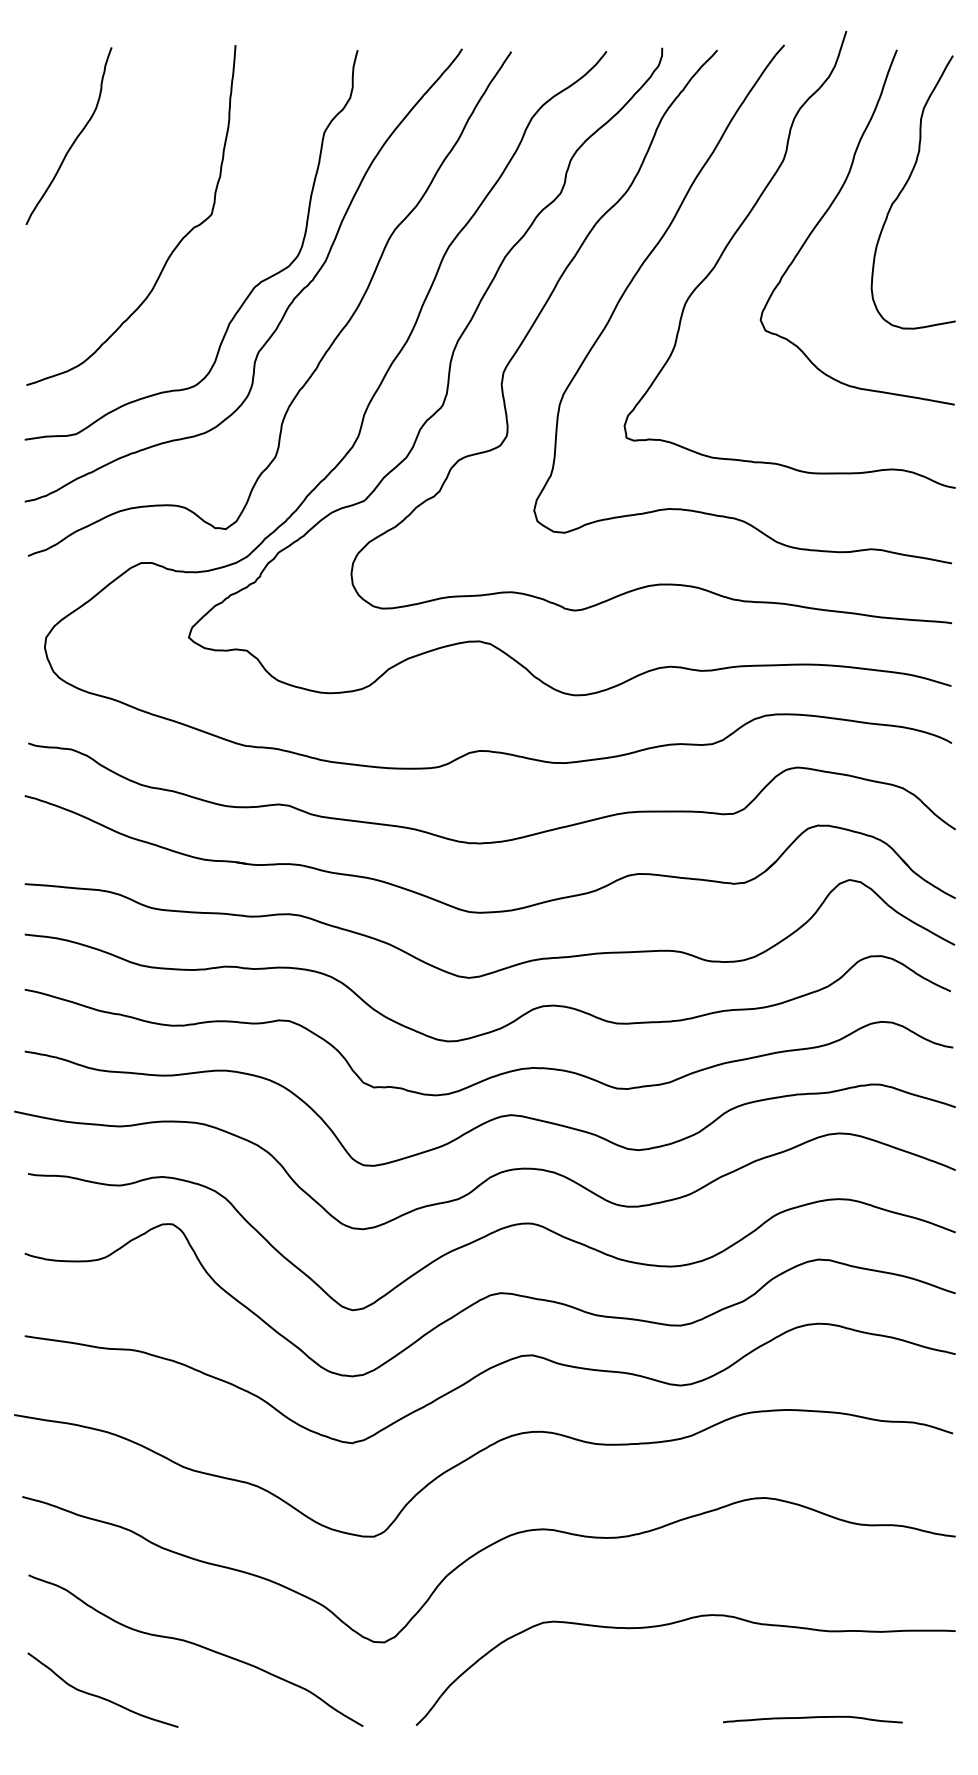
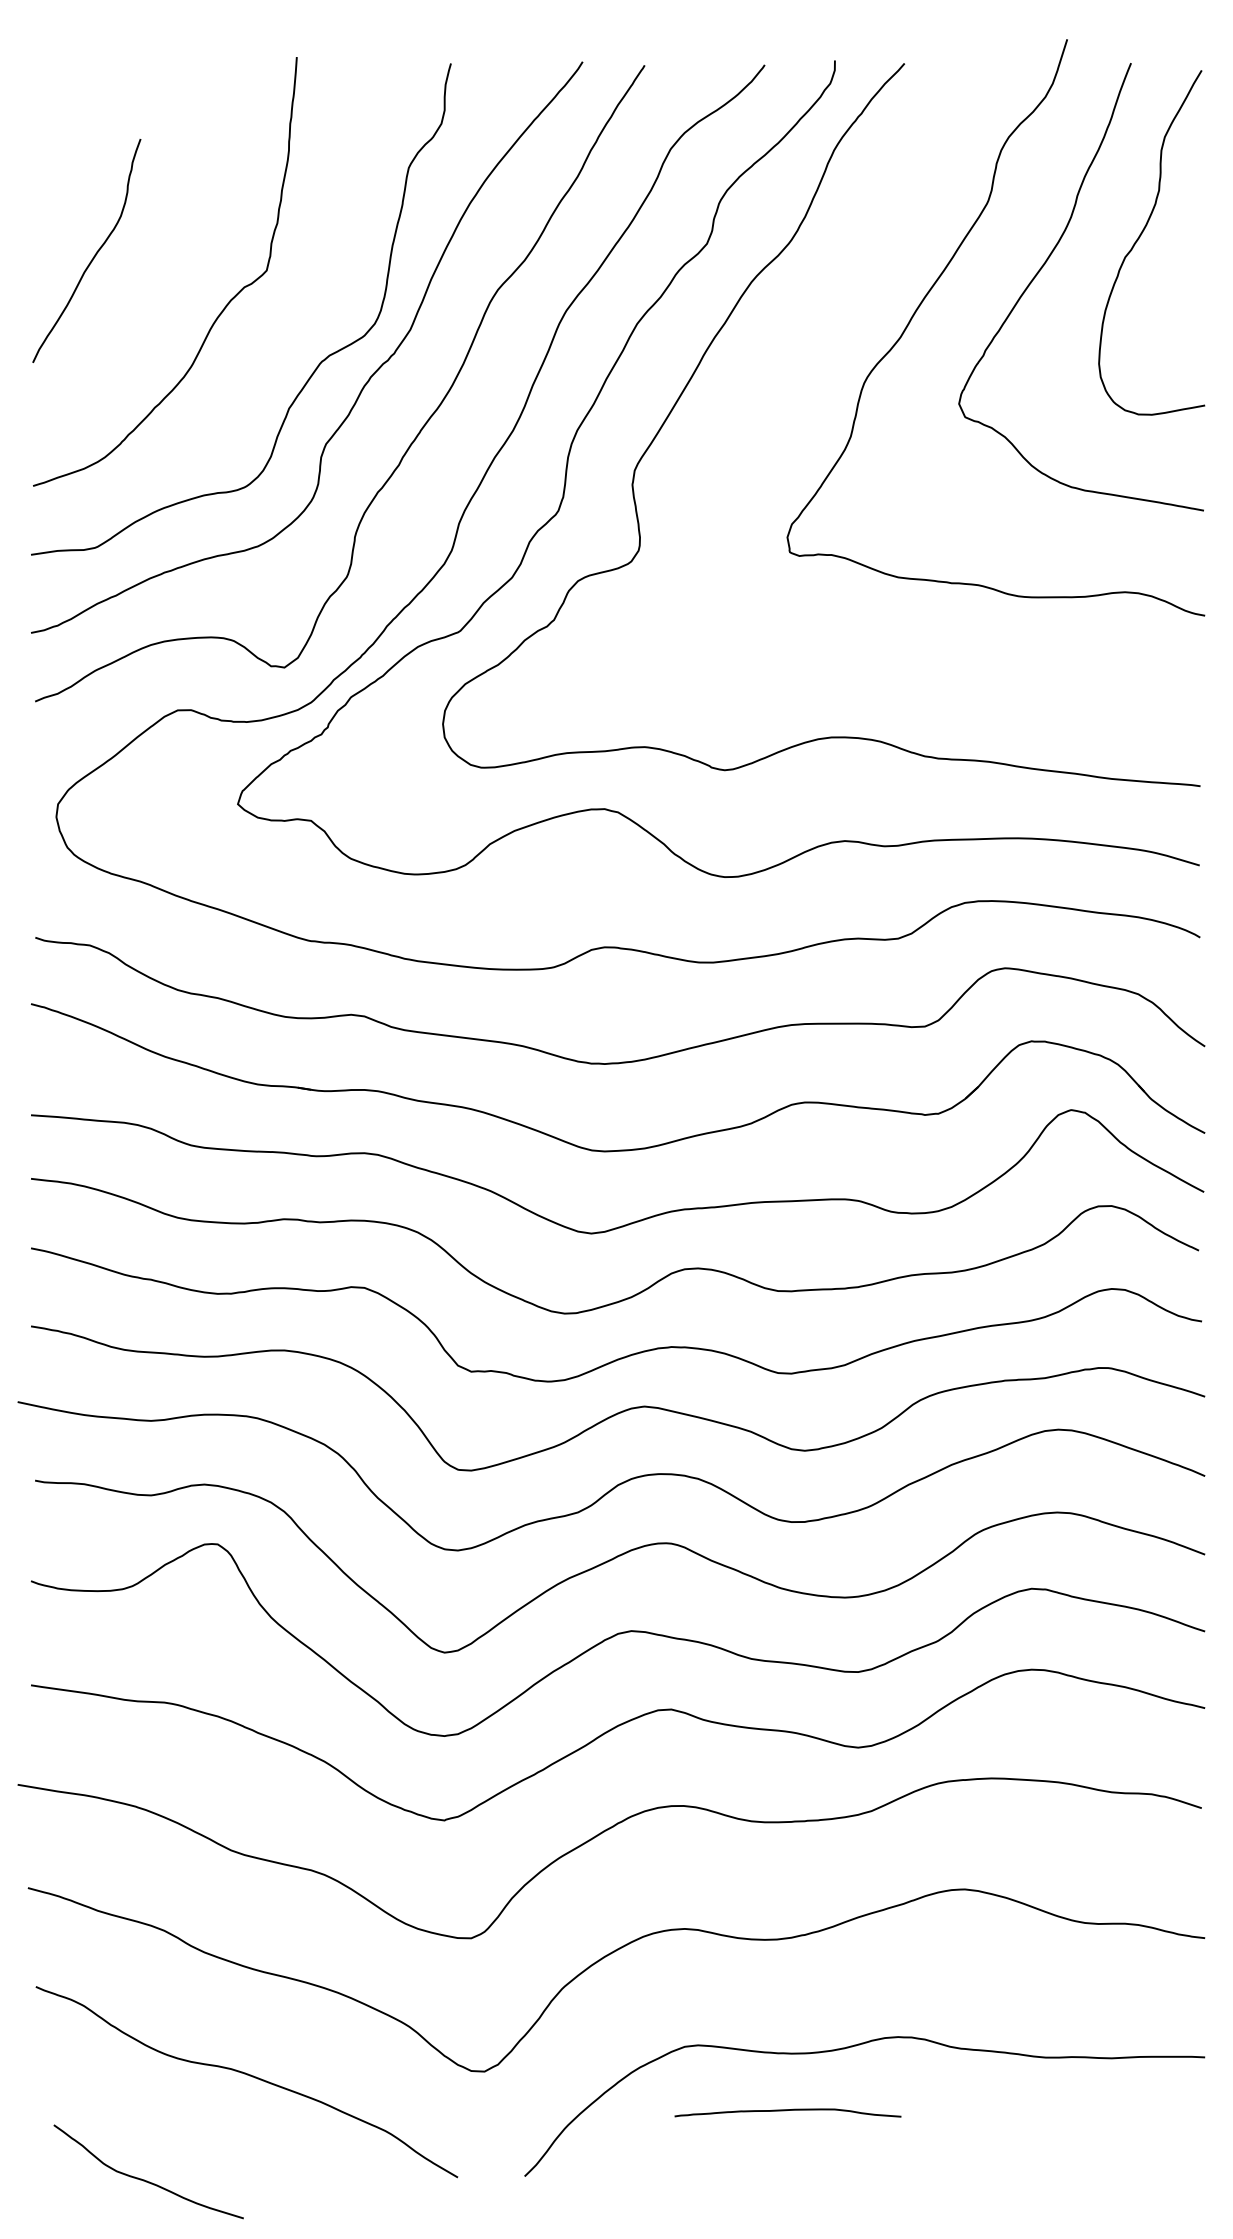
curve: (75, 139) -> (94, 254), moved
curve: (657, 245) -> (829, 309), removed
curve: (99, 1696) -> (144, 2179), moved
curve: (812, 1717) -> (787, 2110), moved

